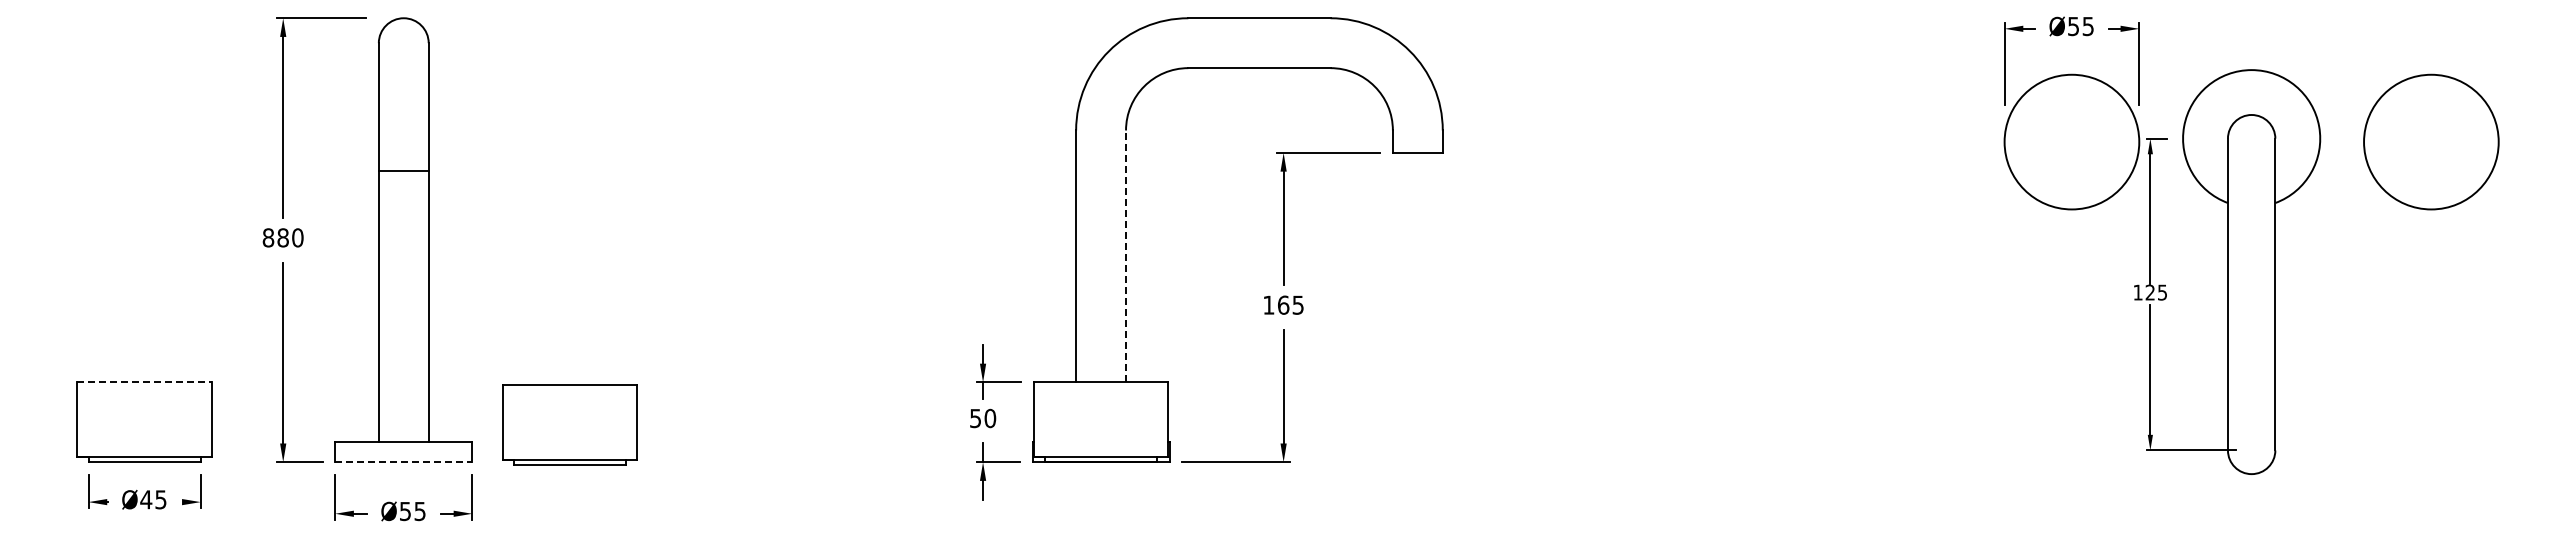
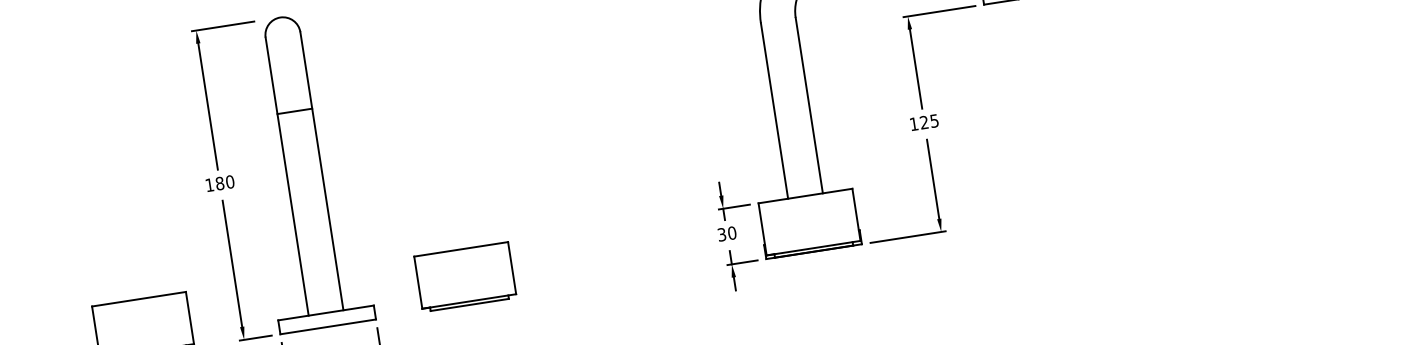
line: (403, 170) -> (294, 111), moved
text: (268, 237) -> (209, 184), 880 -> 180
line: (1126, 256) -> (809, 105), dashed -> solid
text: (1283, 304) -> (924, 122), 165 -> 125
line: (145, 382) -> (139, 299), dashed -> solid
text: (975, 417) -> (721, 234), 50 -> 30
part: (569, 424) -> (465, 276), moved
line: (403, 462) -> (328, 327), dashed -> solid

